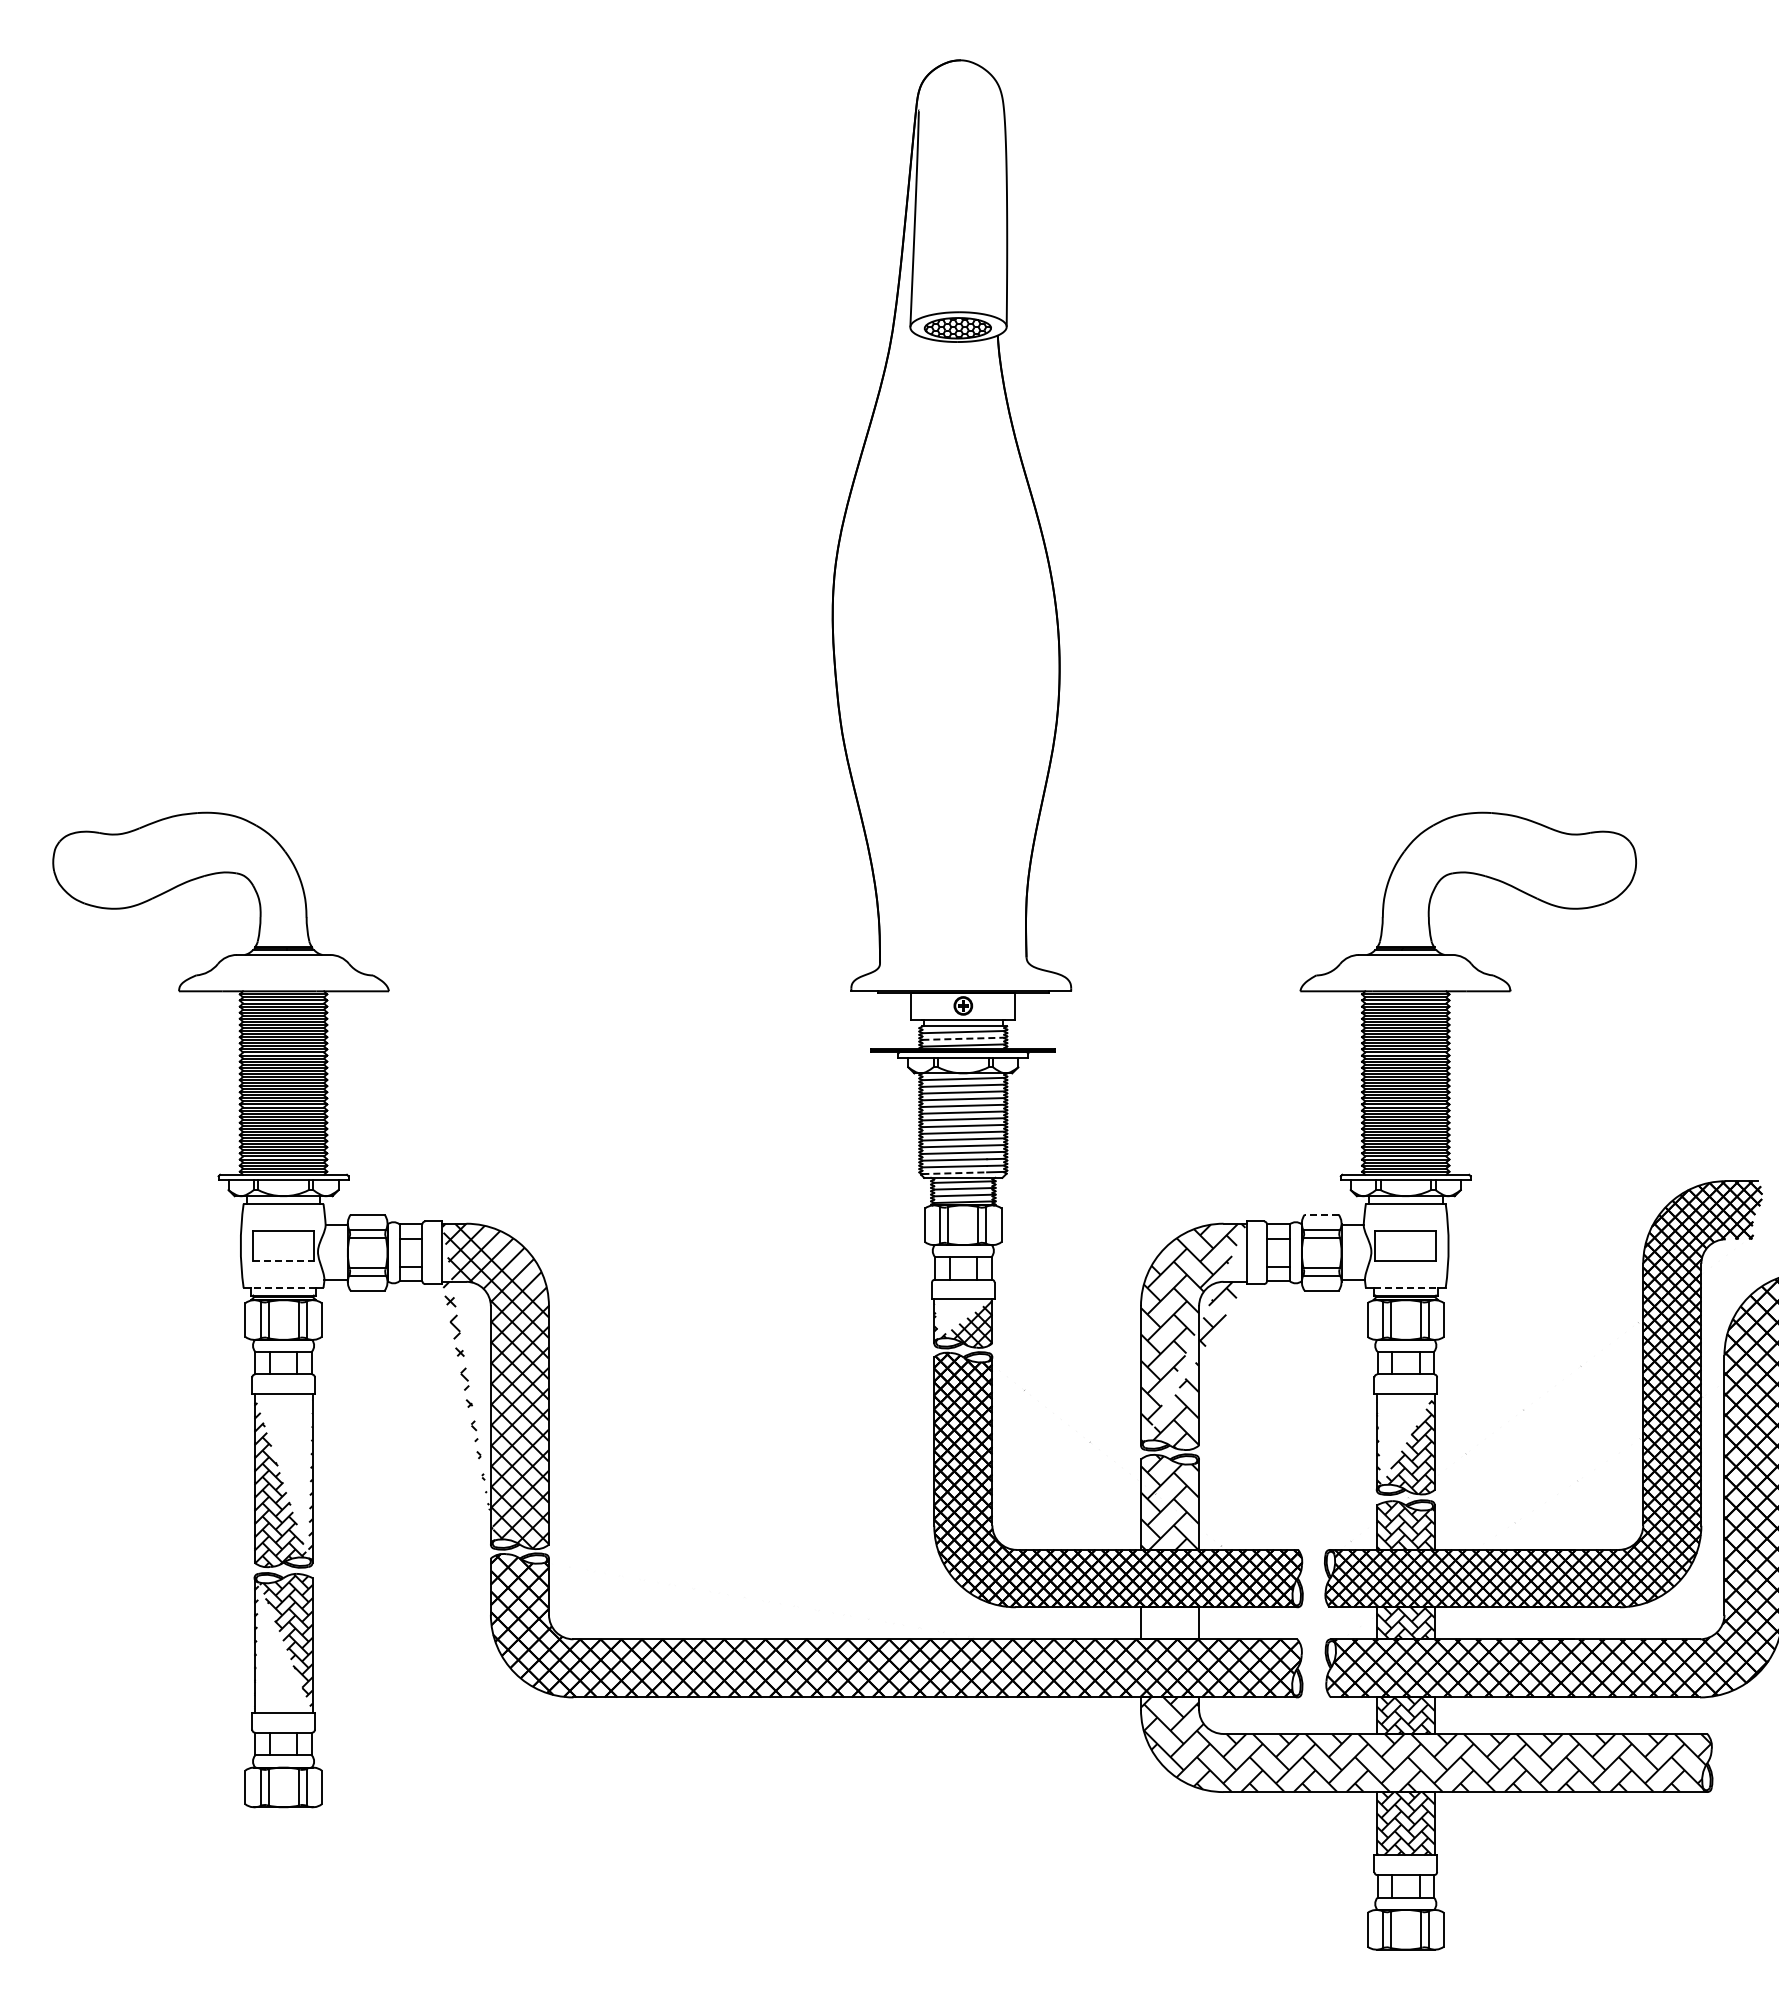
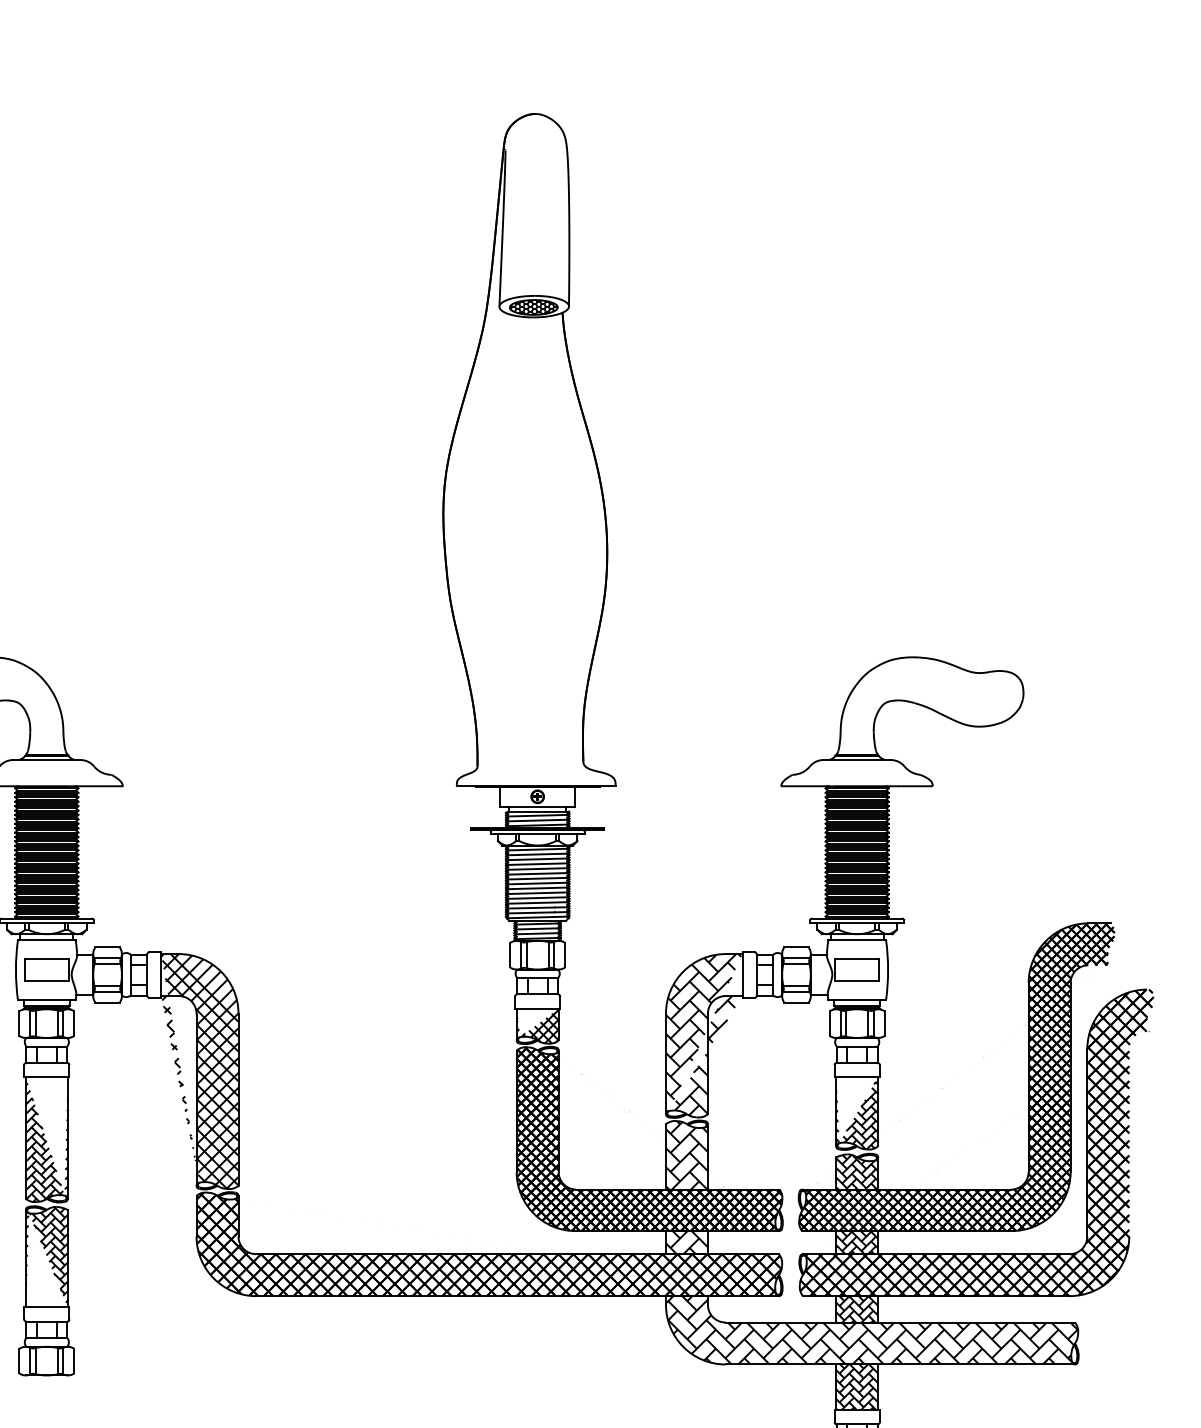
line: (964, 1038) -> (538, 820), dashed -> solid
line: (955, 1173) -> (532, 917), dashed -> solid
line: (1321, 1214) -> (796, 947), dashed -> solid
line: (283, 1261) -> (46, 981), dashed -> solid
line: (283, 1287) -> (46, 1000), dashed -> solid
line: (1406, 1287) -> (857, 1000), dashed -> solid
hatch: (1169, 1623) -> (686, 1242), added

